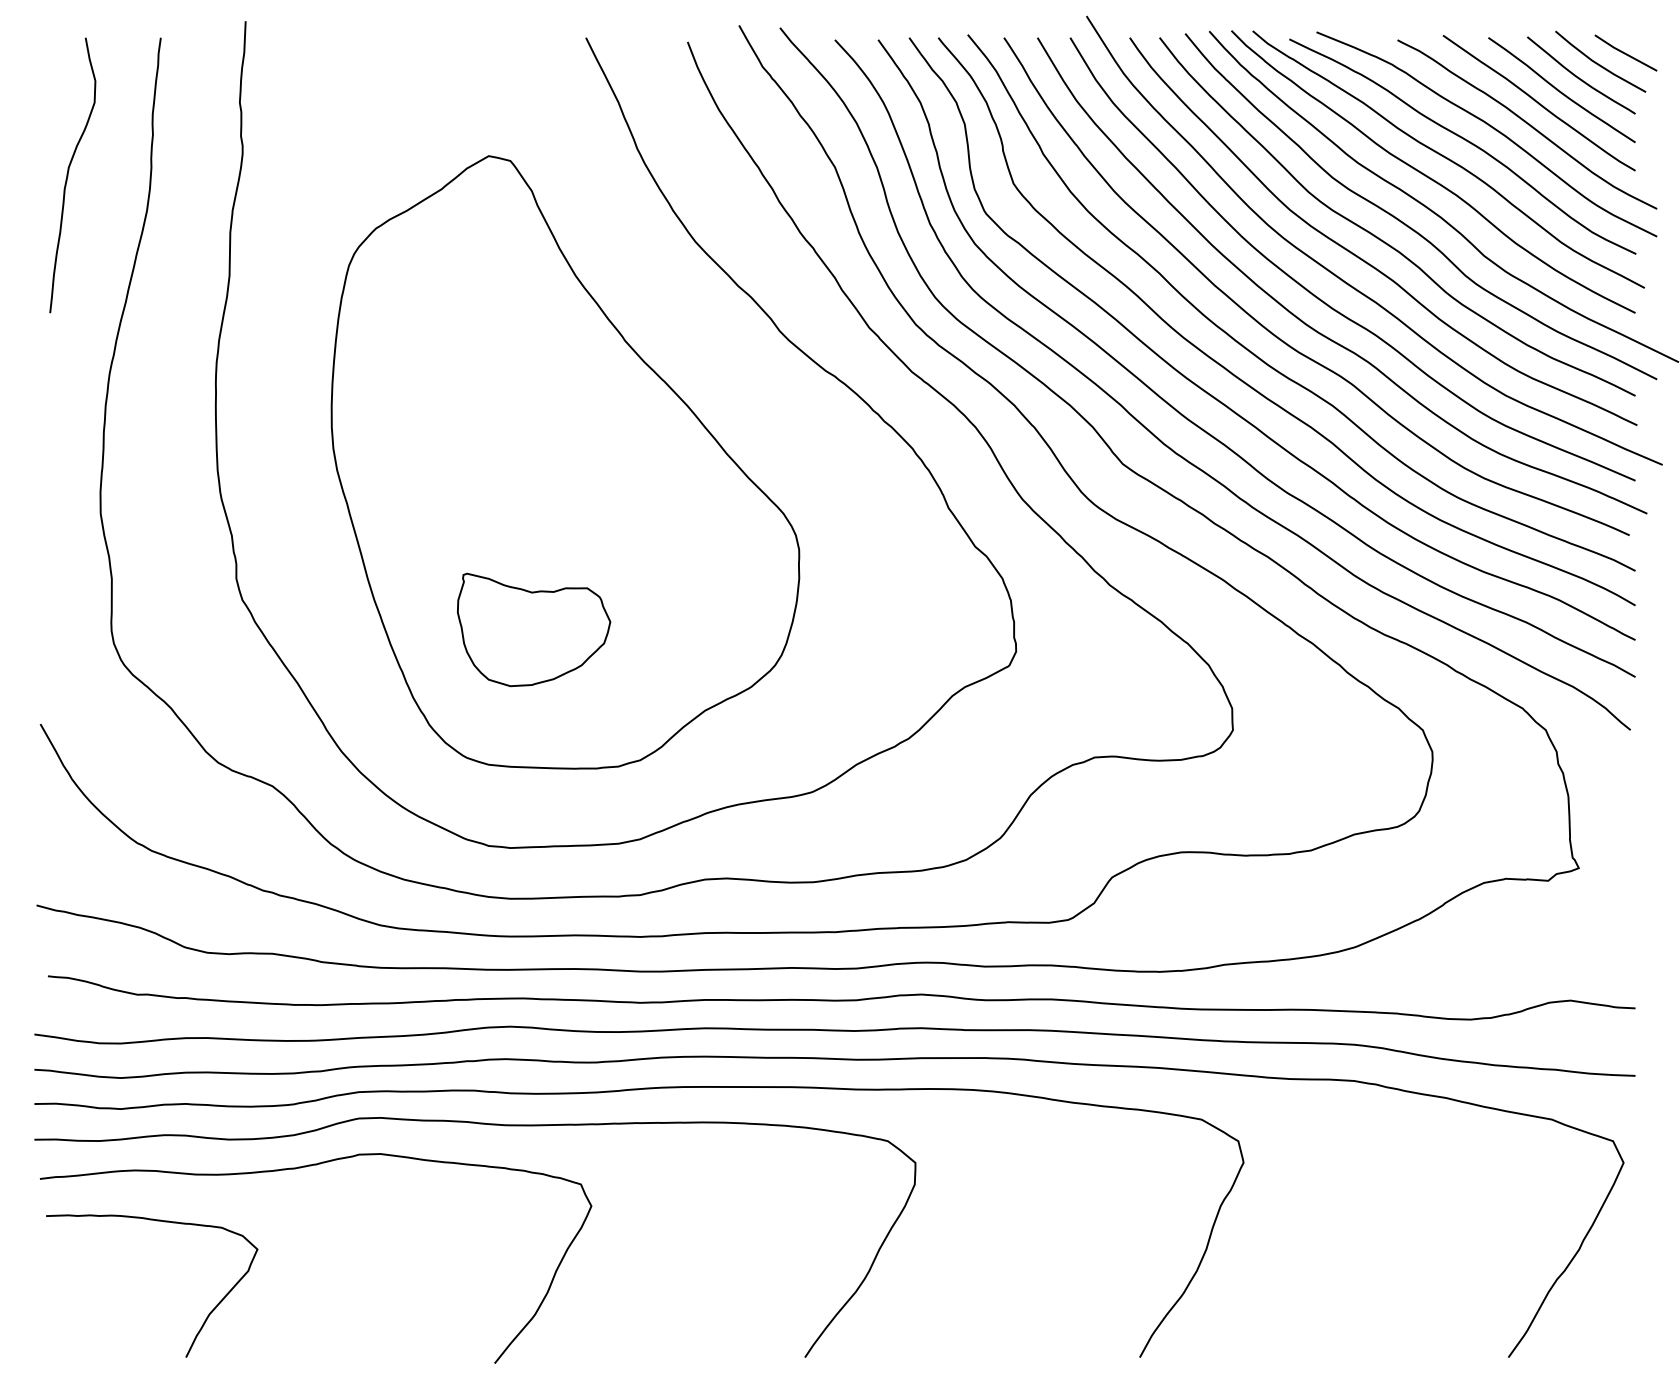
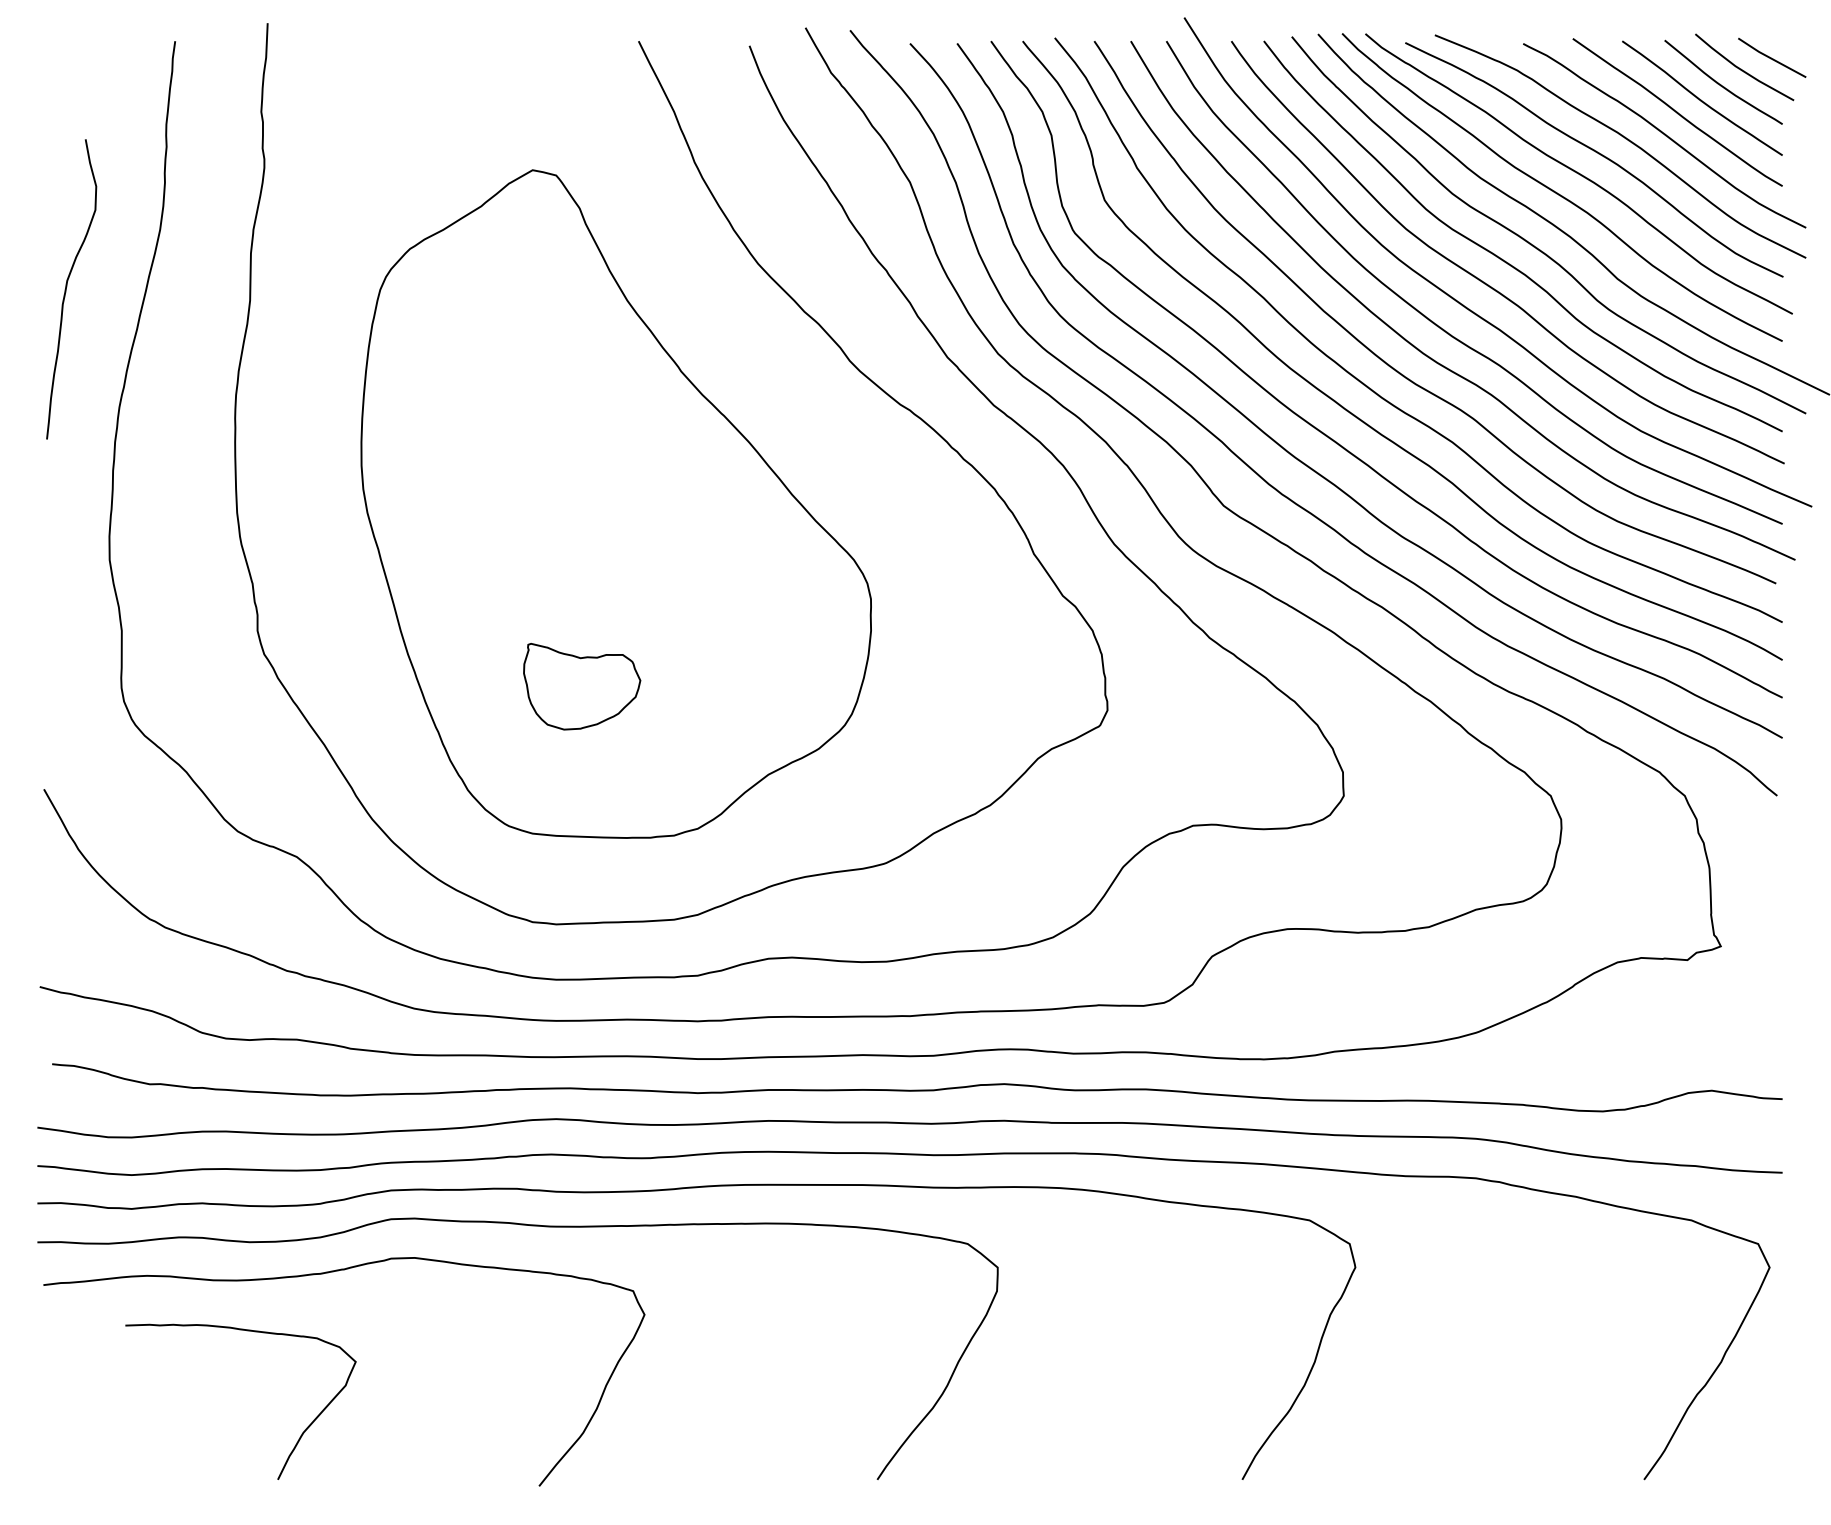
curve: (68, 175) -> (66, 289), moved
part: (534, 629) -> (582, 686), size x0.7
curve: (207, 1315) -> (301, 1433), moved

